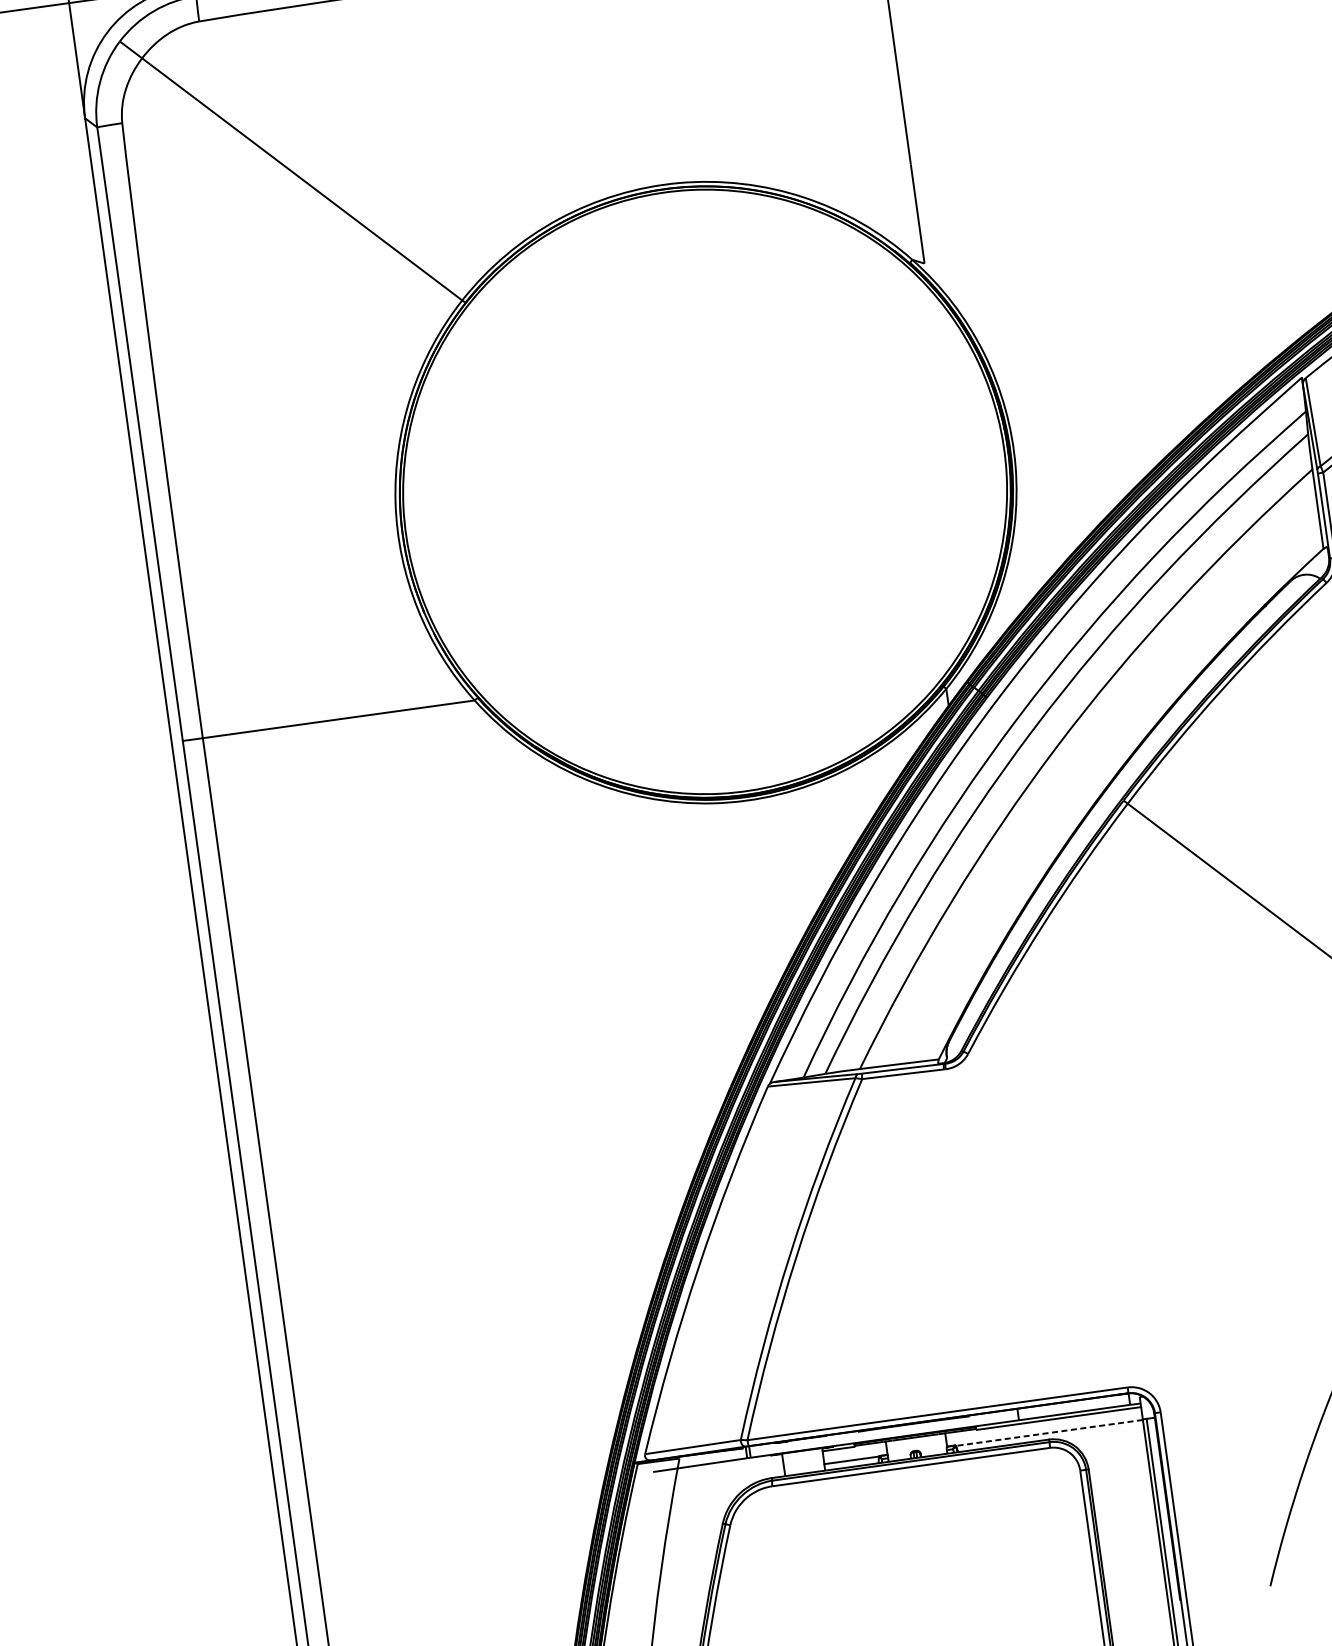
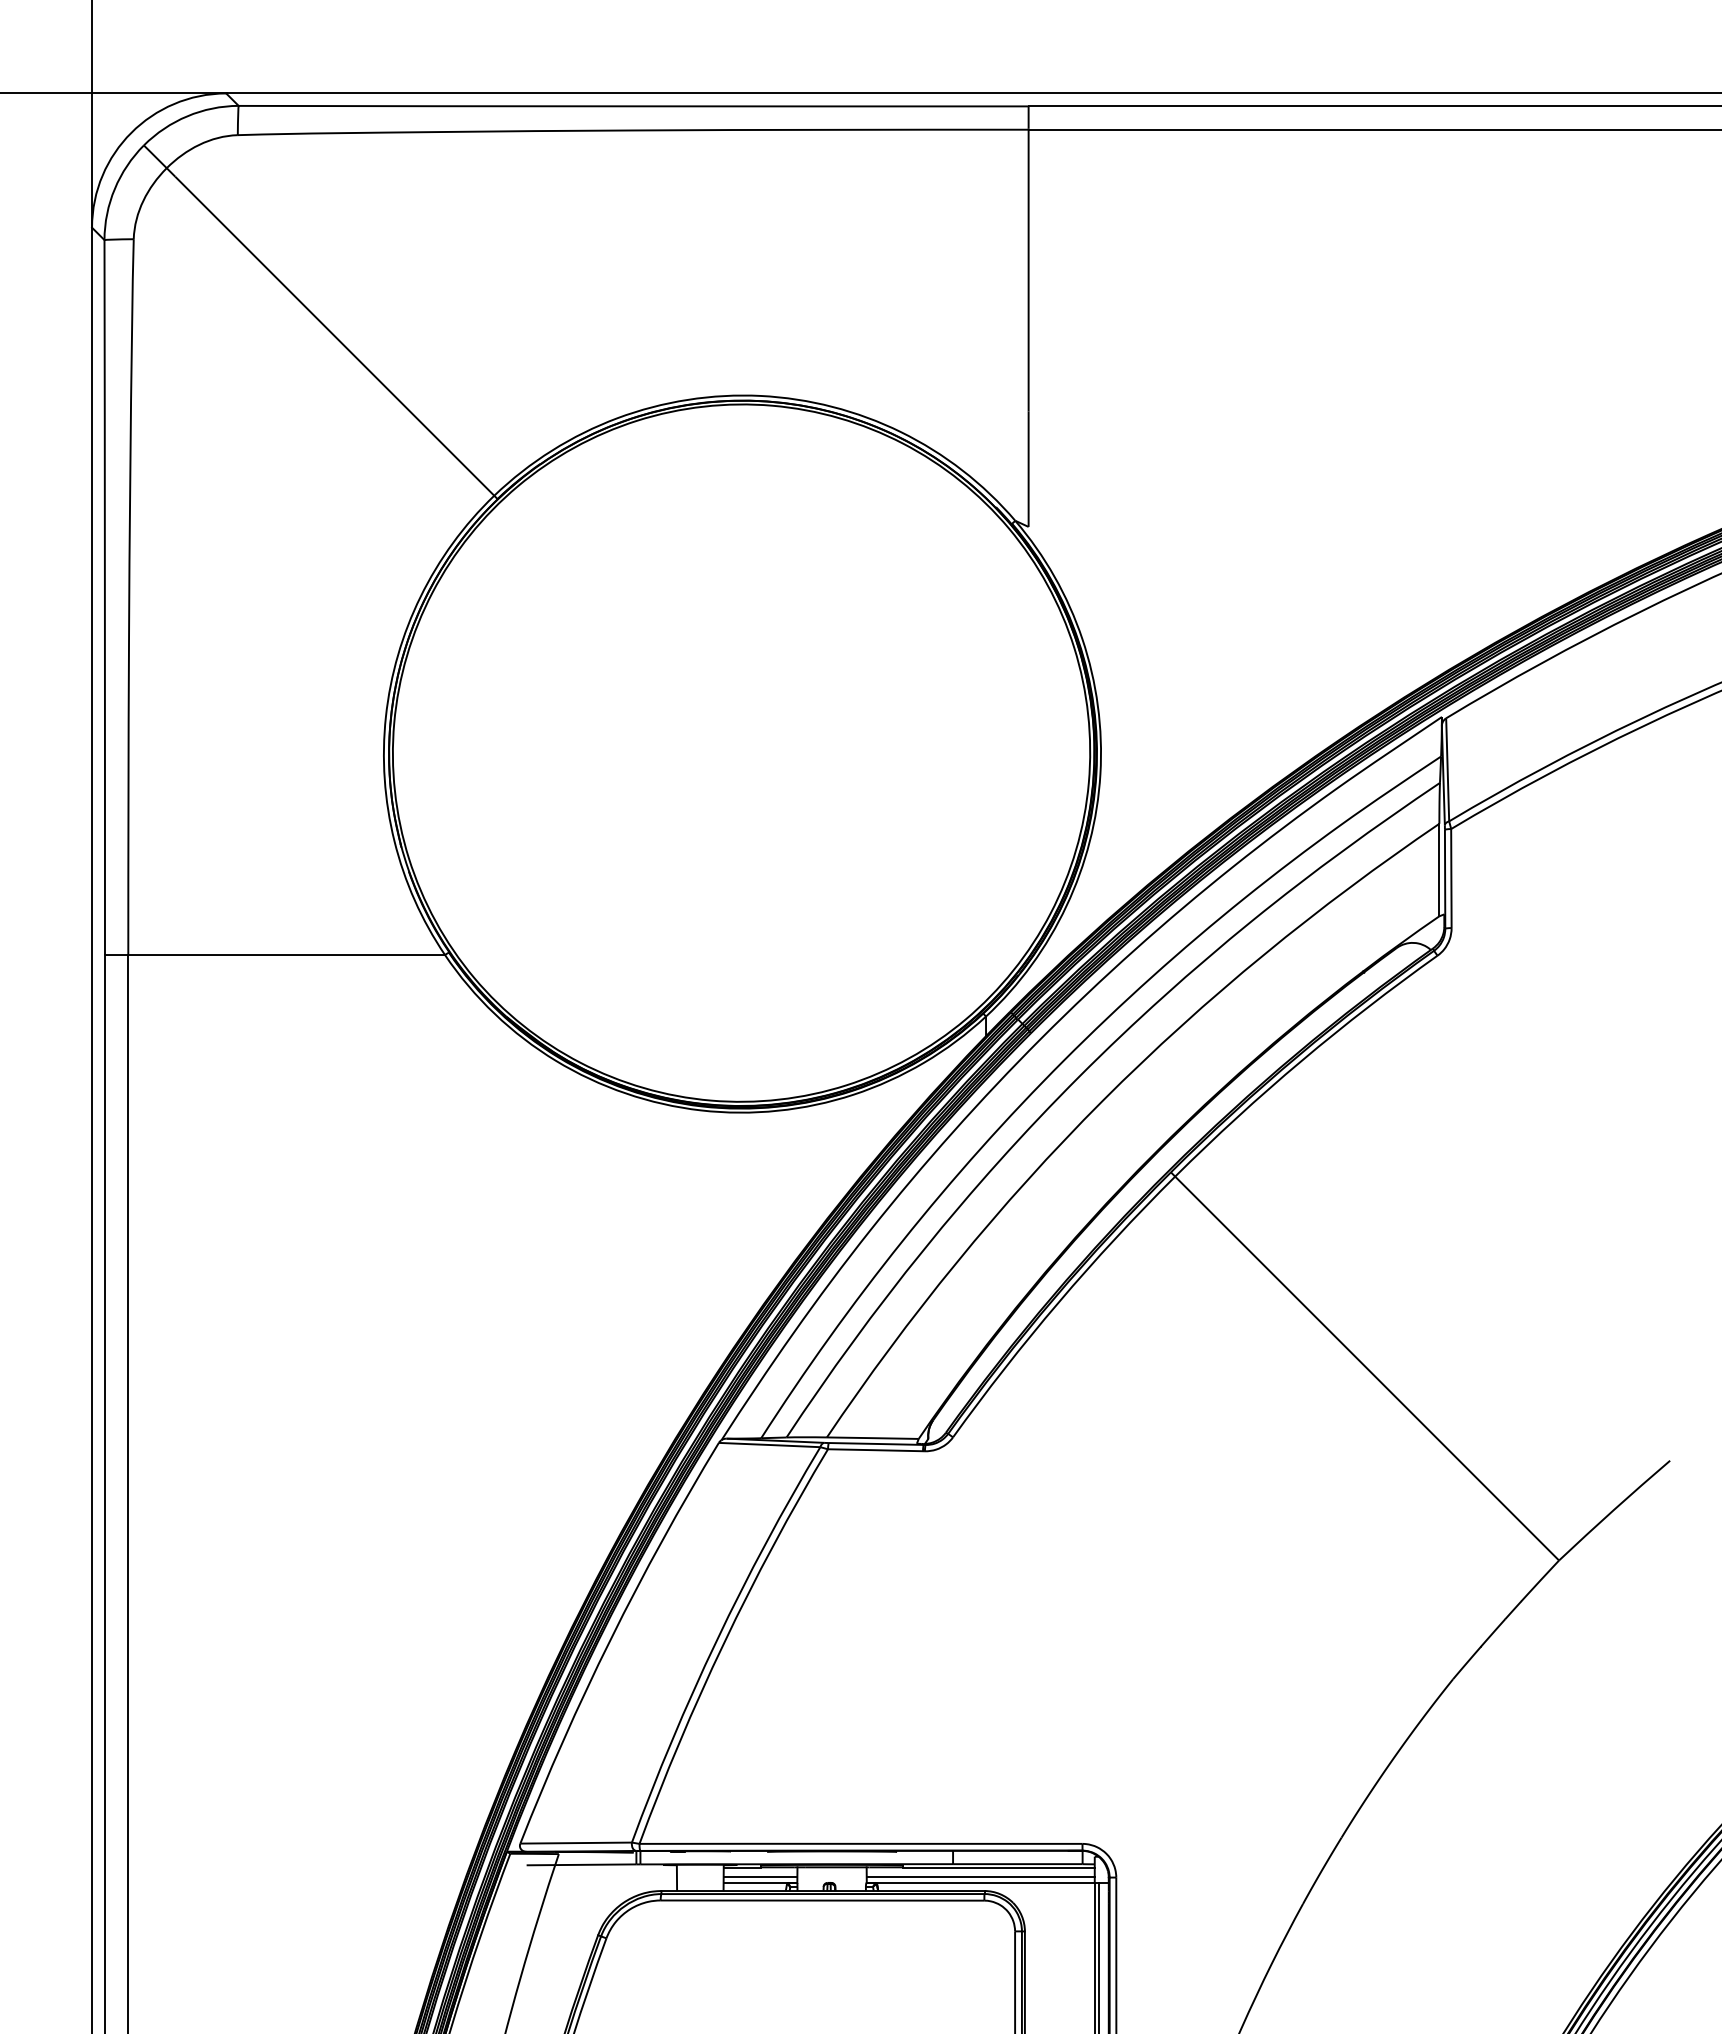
line: (1044, 1427) -> (980, 1876), added
line: (1049, 1433) -> (985, 1883), dashed -> solid
line: (855, 1453) -> (760, 1876), added

